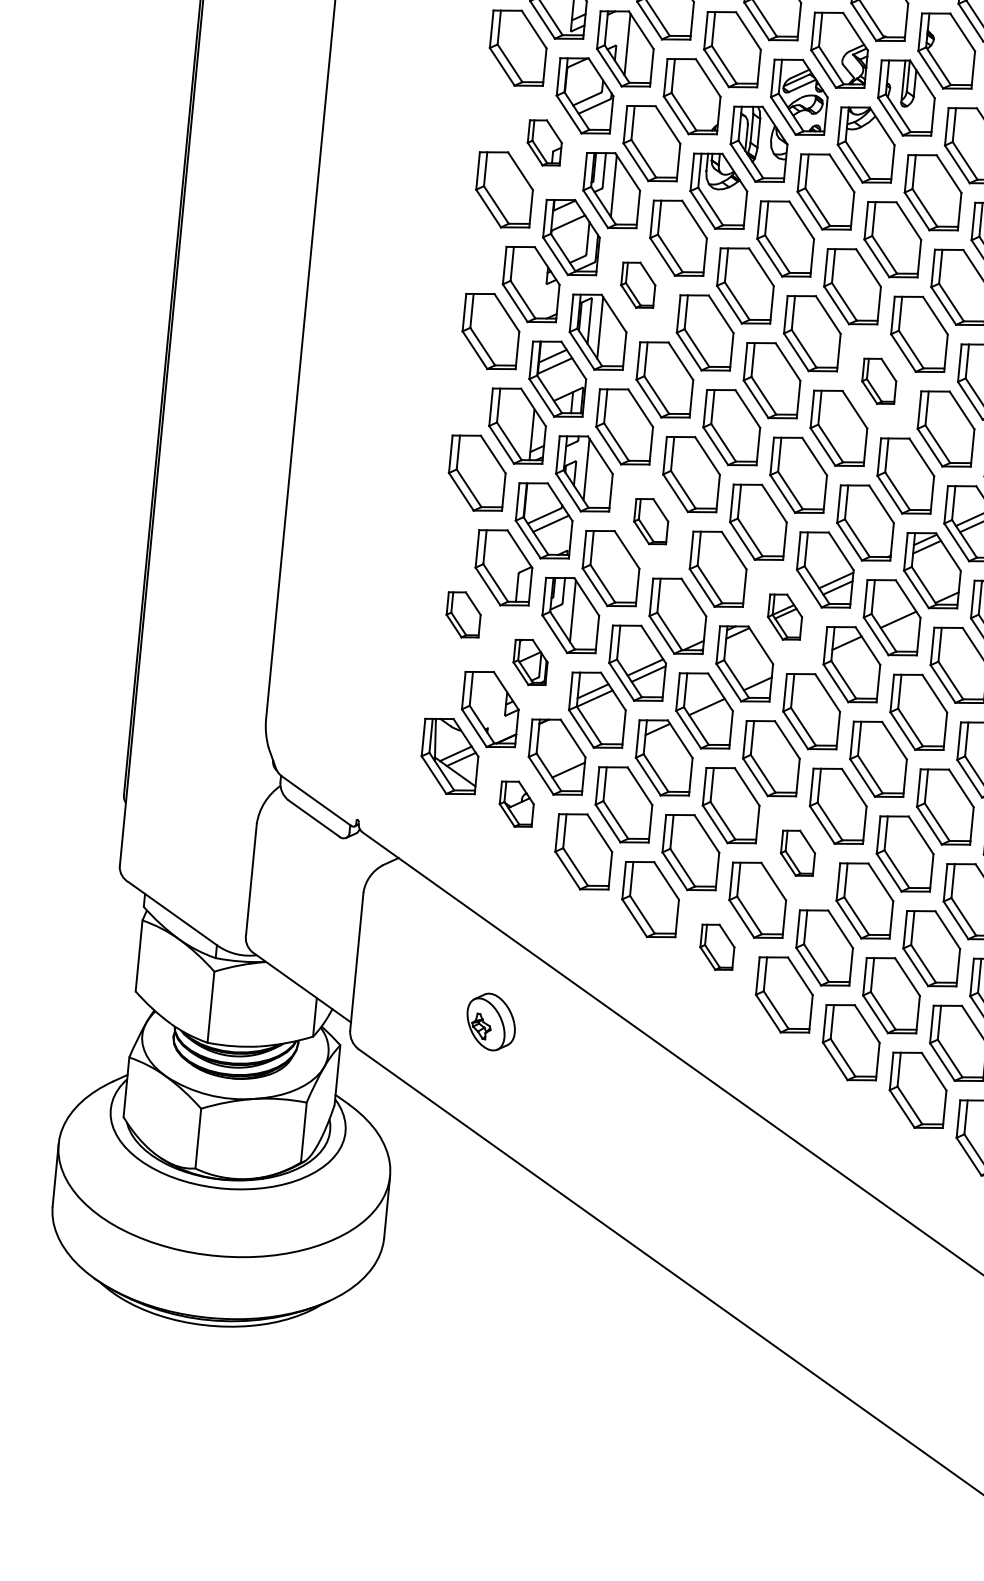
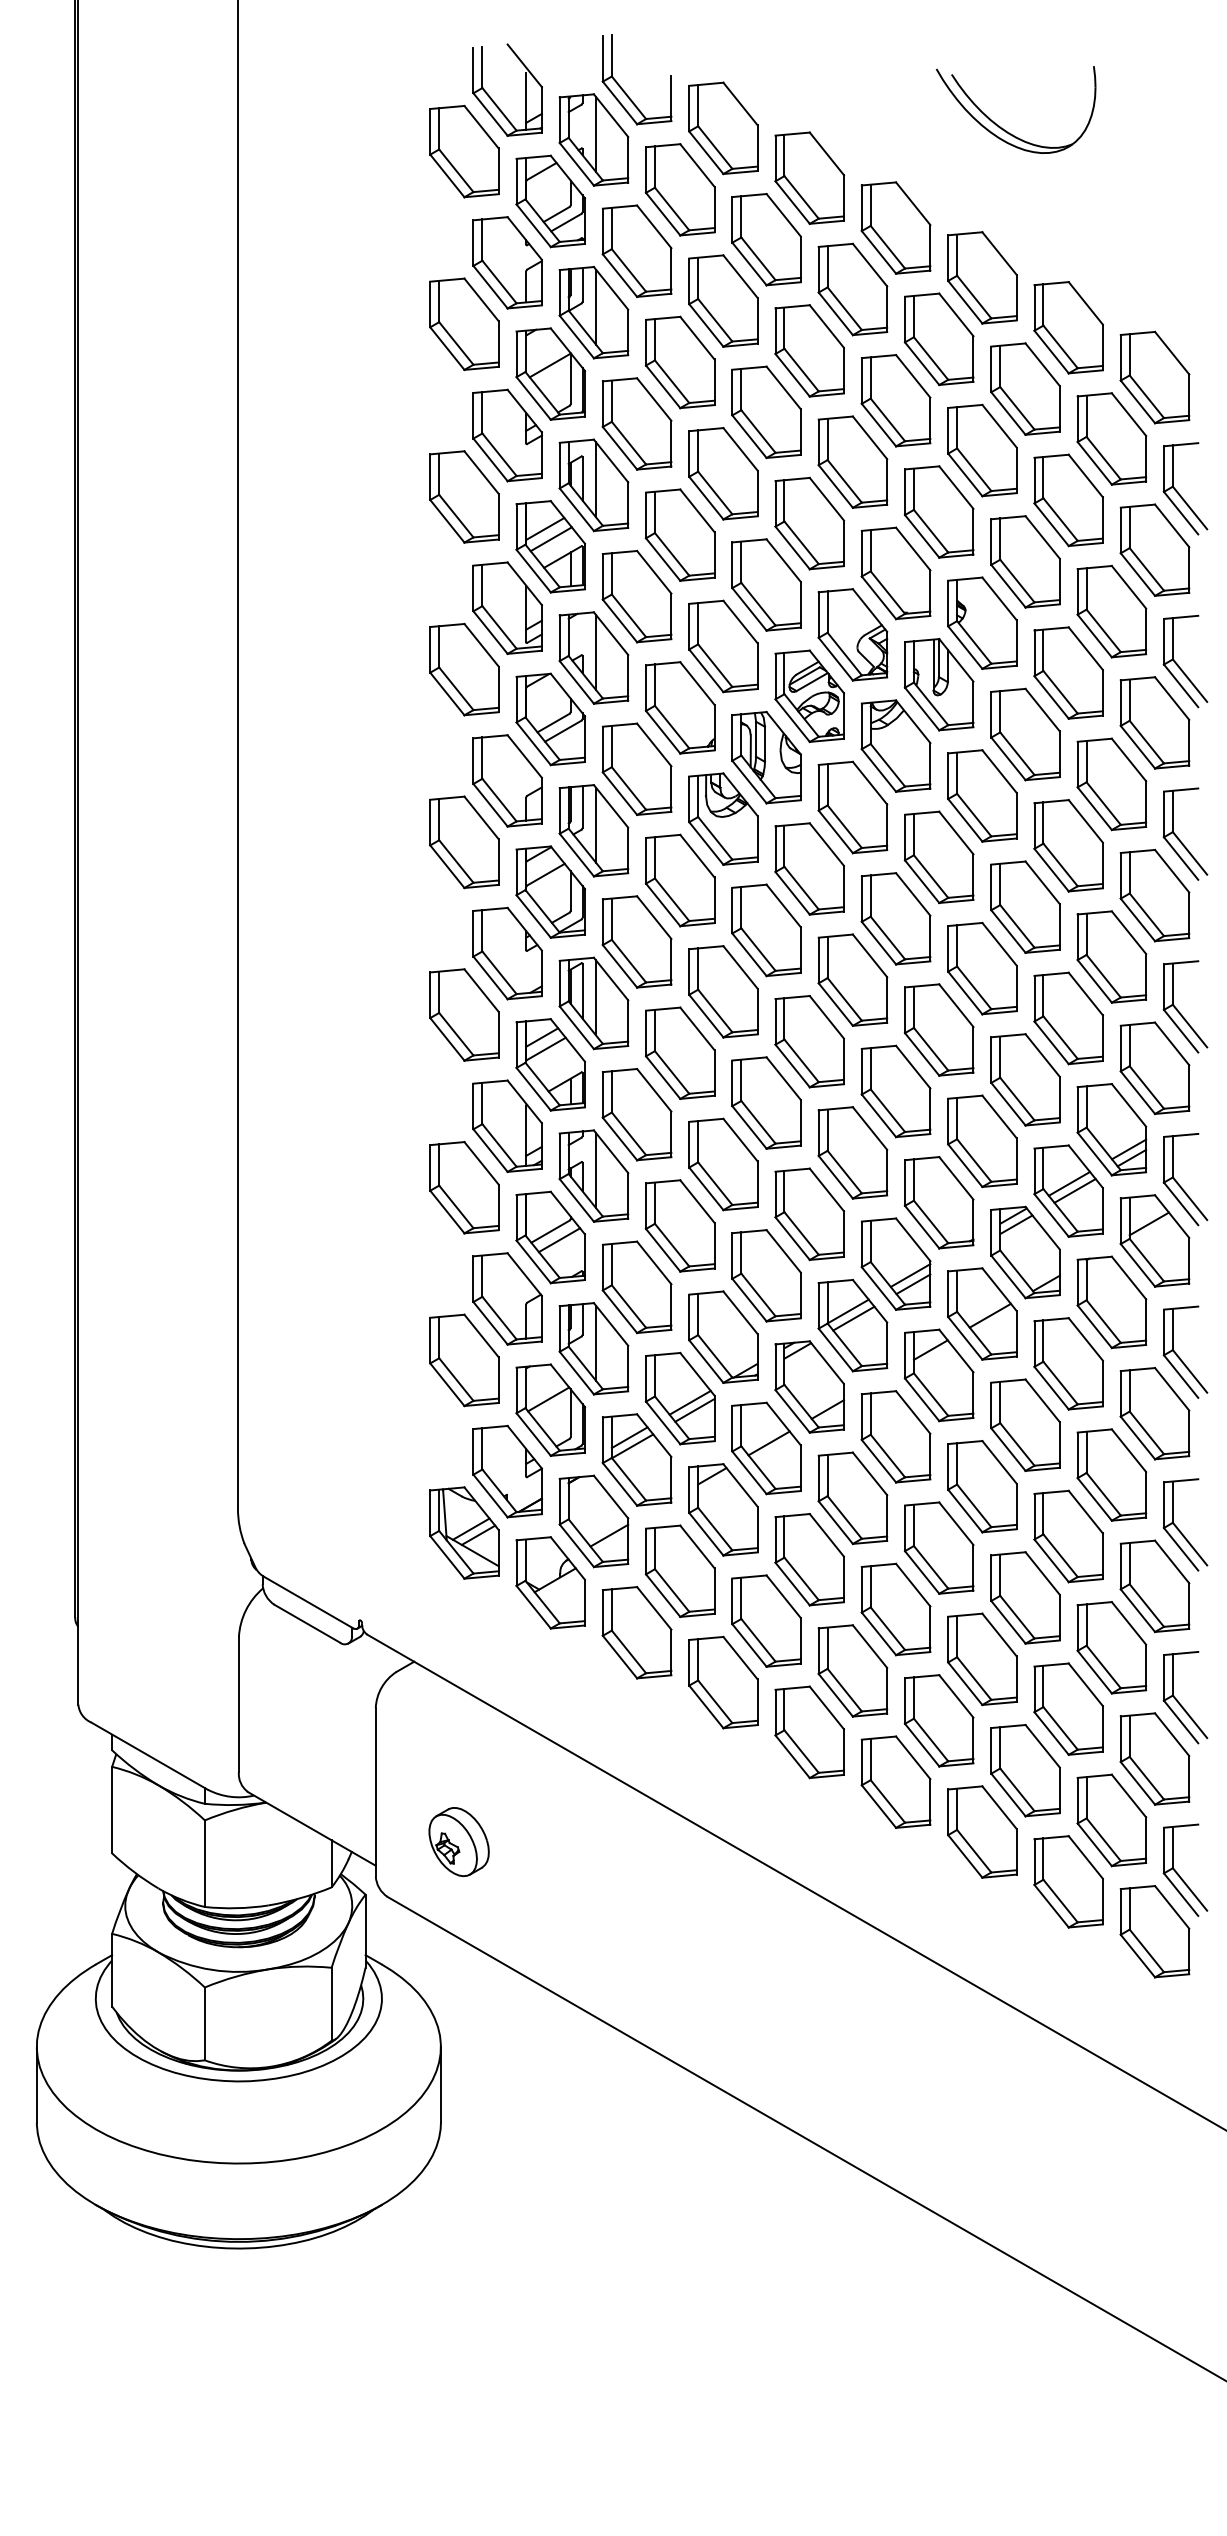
part: (544, 142) -> (507, 780), size x1.67
part: (637, 284) -> (636, 941), size x1.67
part: (879, 380) -> (939, 1029), size x1.67
part: (650, 521) -> (679, 1225), size x1.67
part: (463, 614) -> (464, 1360), size x1.67
part: (784, 616) -> (852, 1325), size x1.67
part: (530, 661) -> (550, 1409), size x1.67
part: (516, 803) -> (550, 1582), size x1.67
part: (797, 853) -> (895, 1609), size x1.67
part: (717, 947) -> (809, 1732), size x1.67
part: (490, 1022) -> (458, 1842), moved

